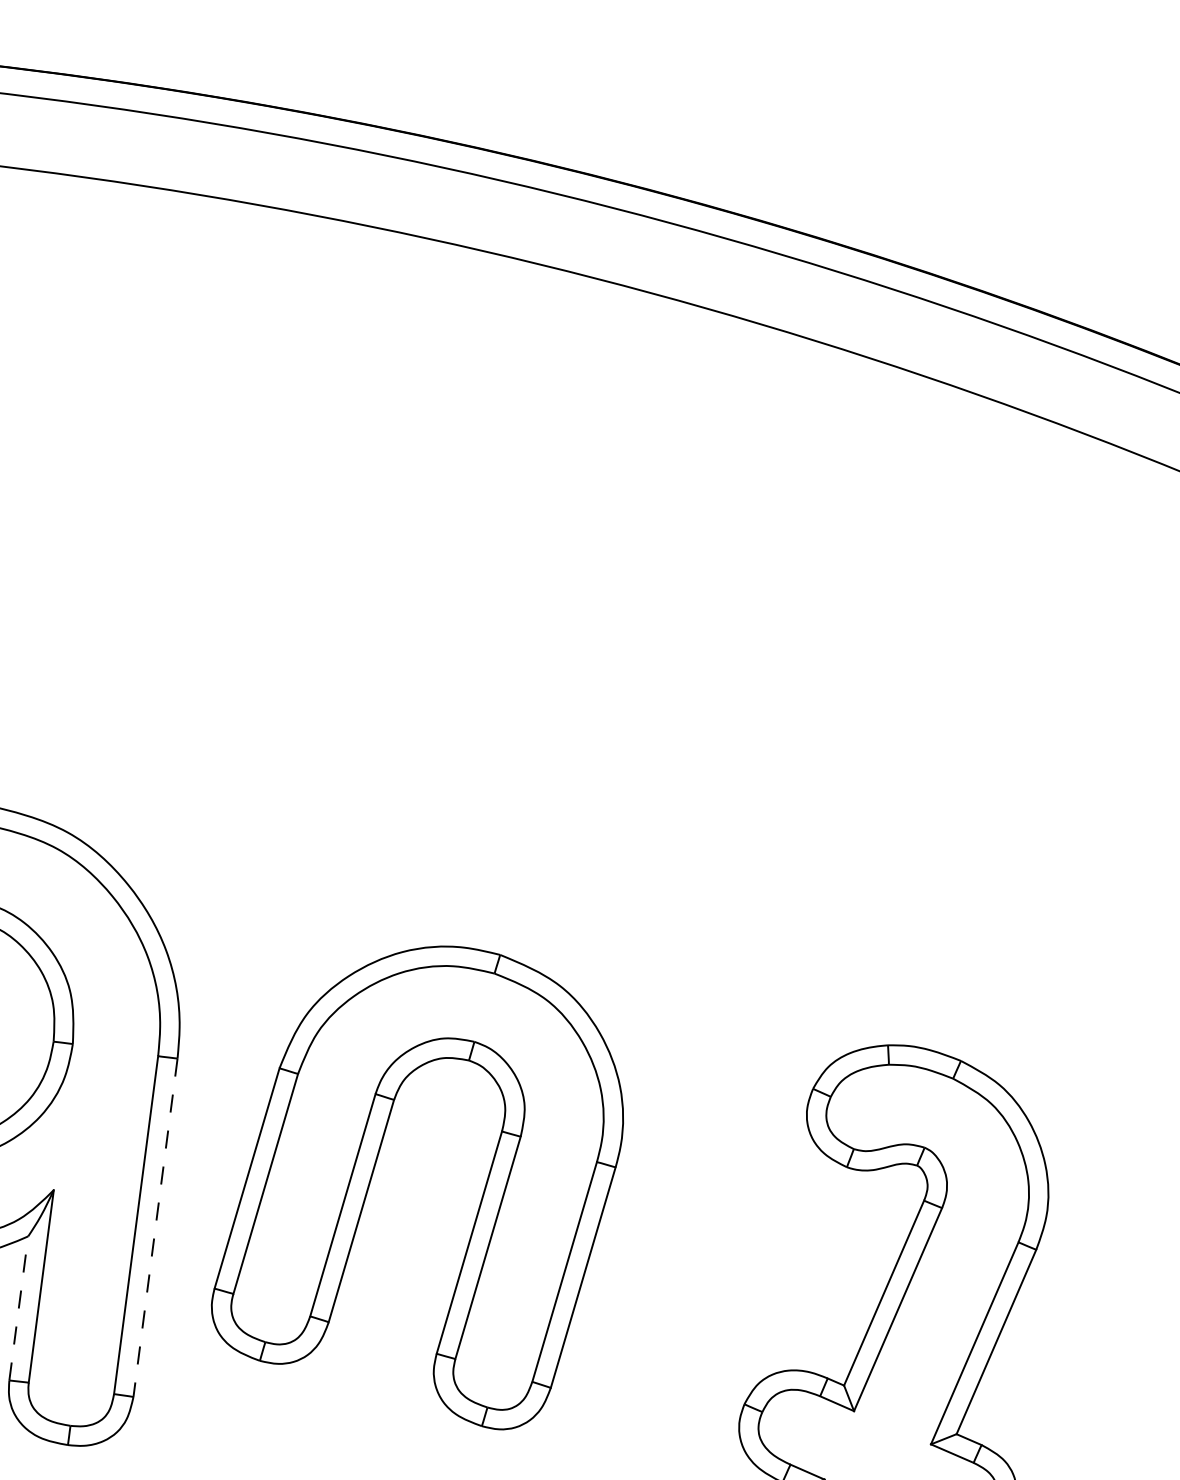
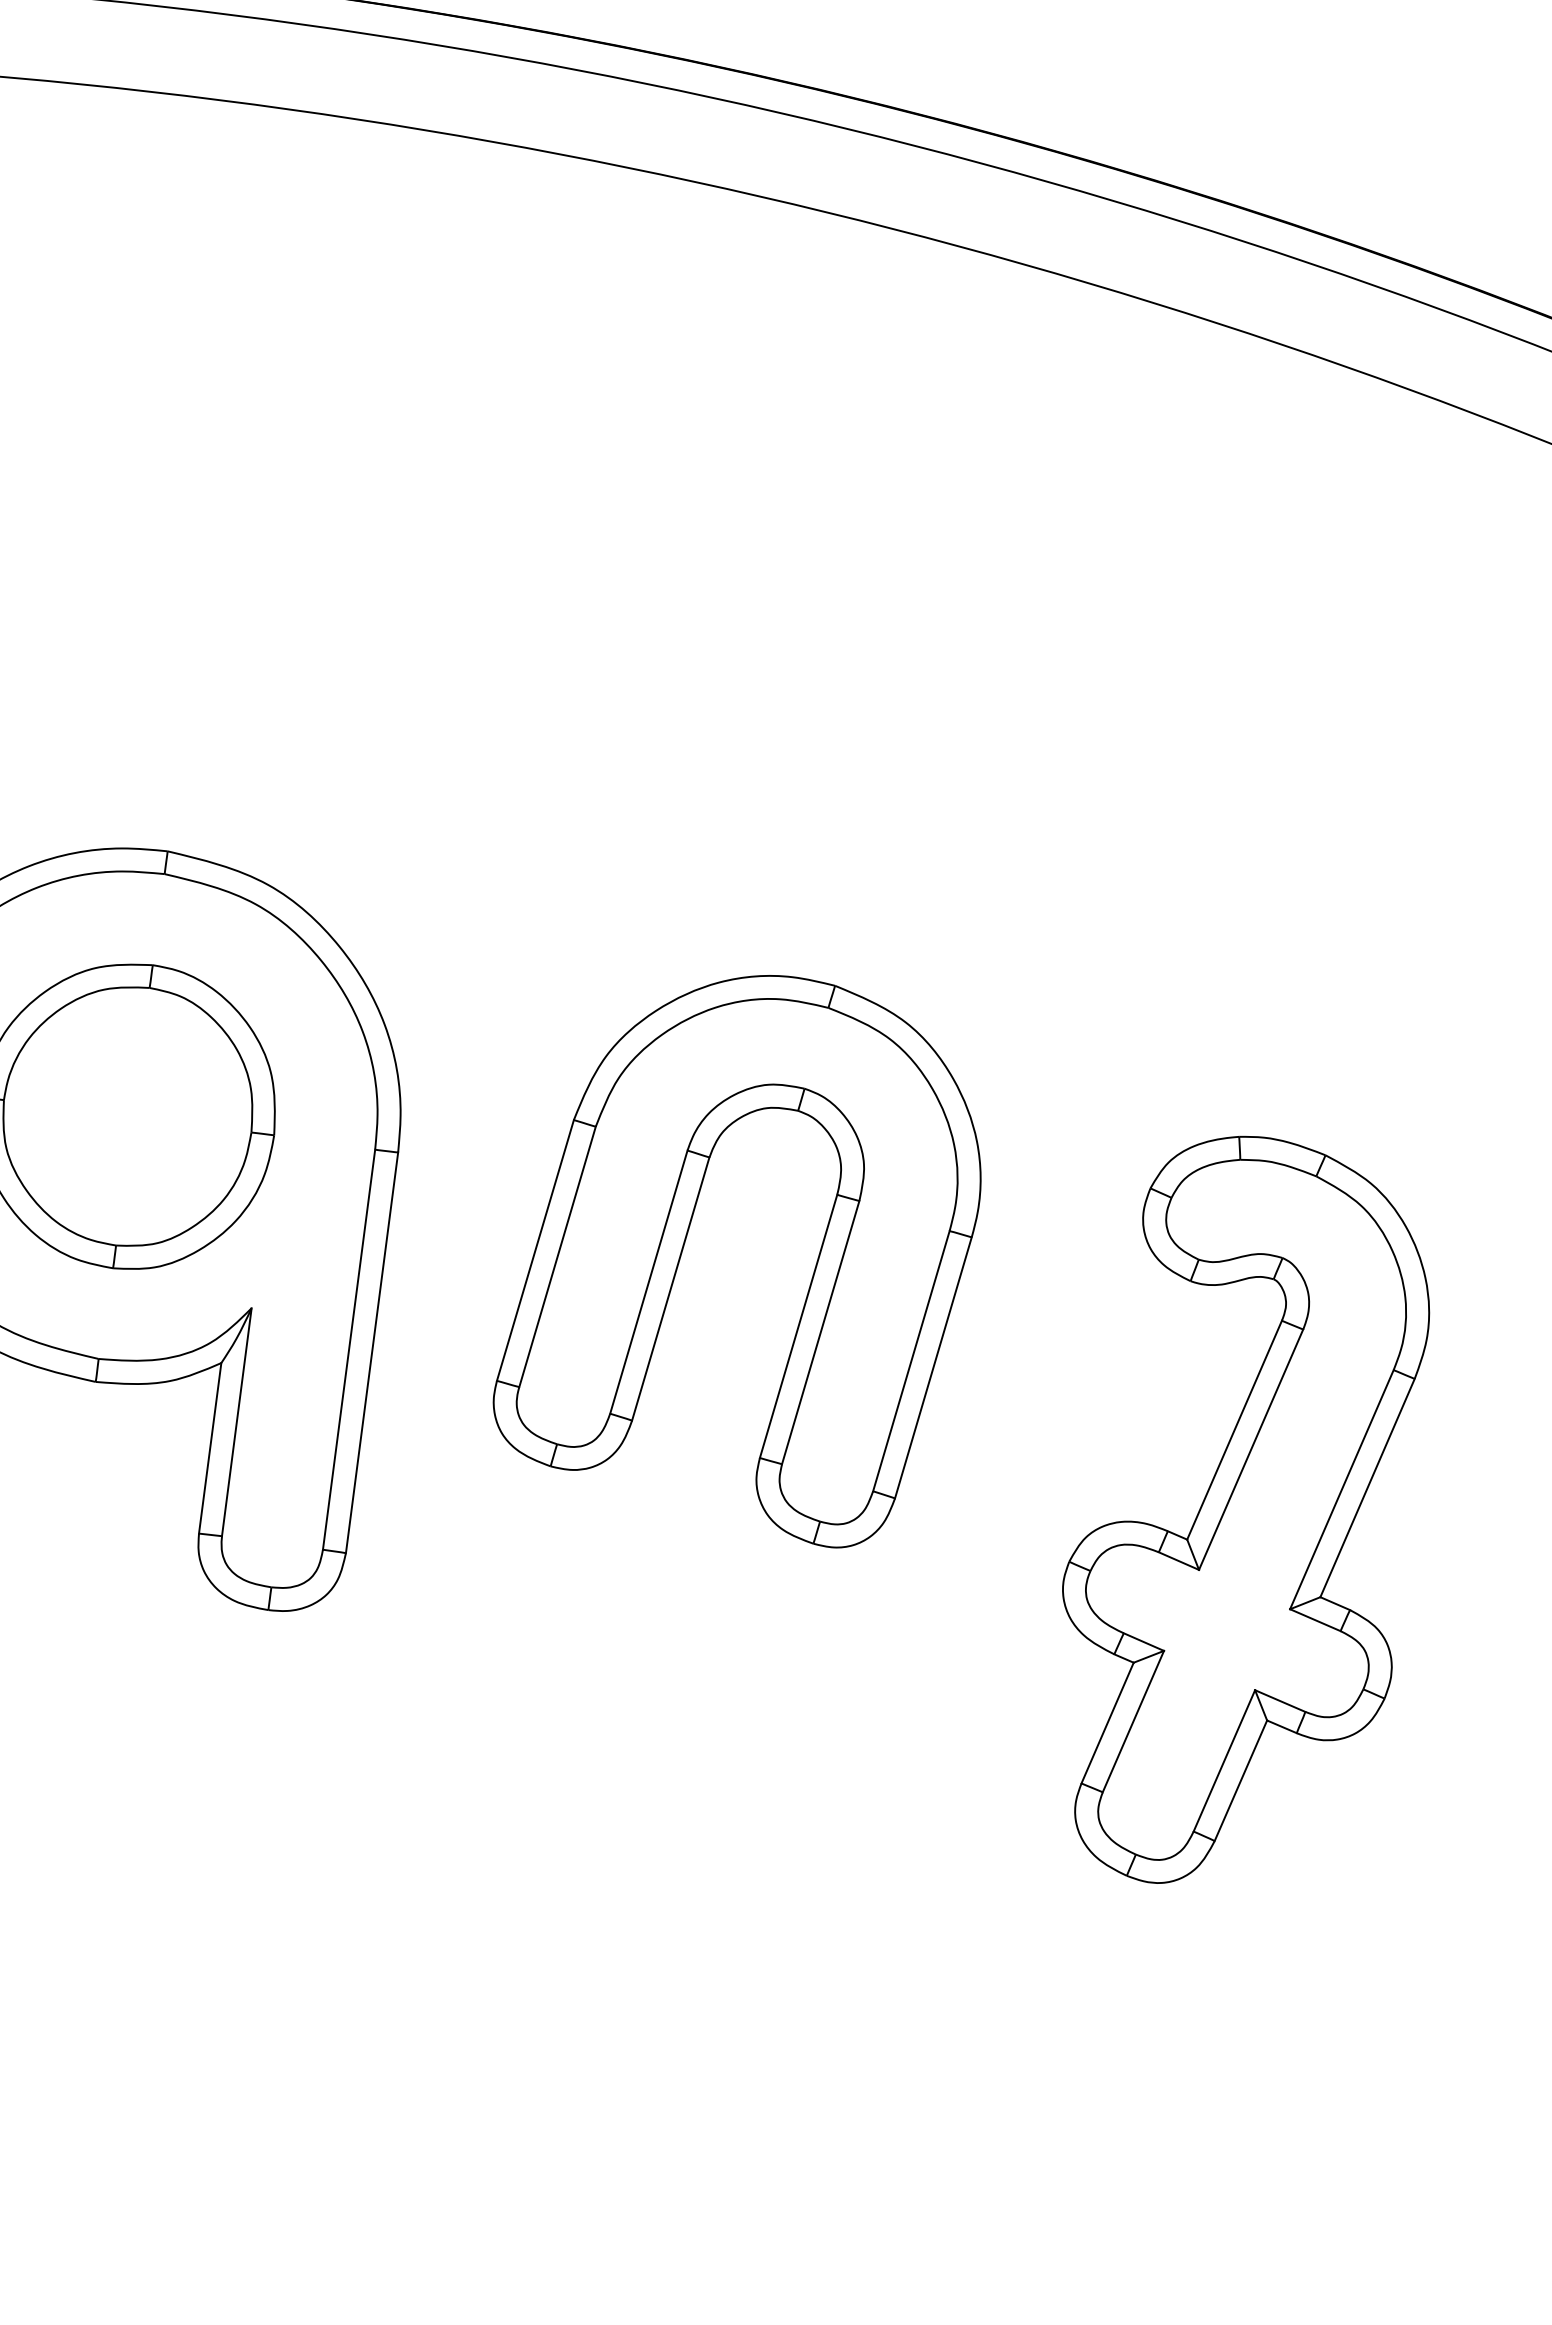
part: (373, 1172) -> (685, 1243), moved
line: (155, 1228) -> (372, 1353), dashed -> solid
line: (19, 1307) -> (210, 1447), dashed -> solid

